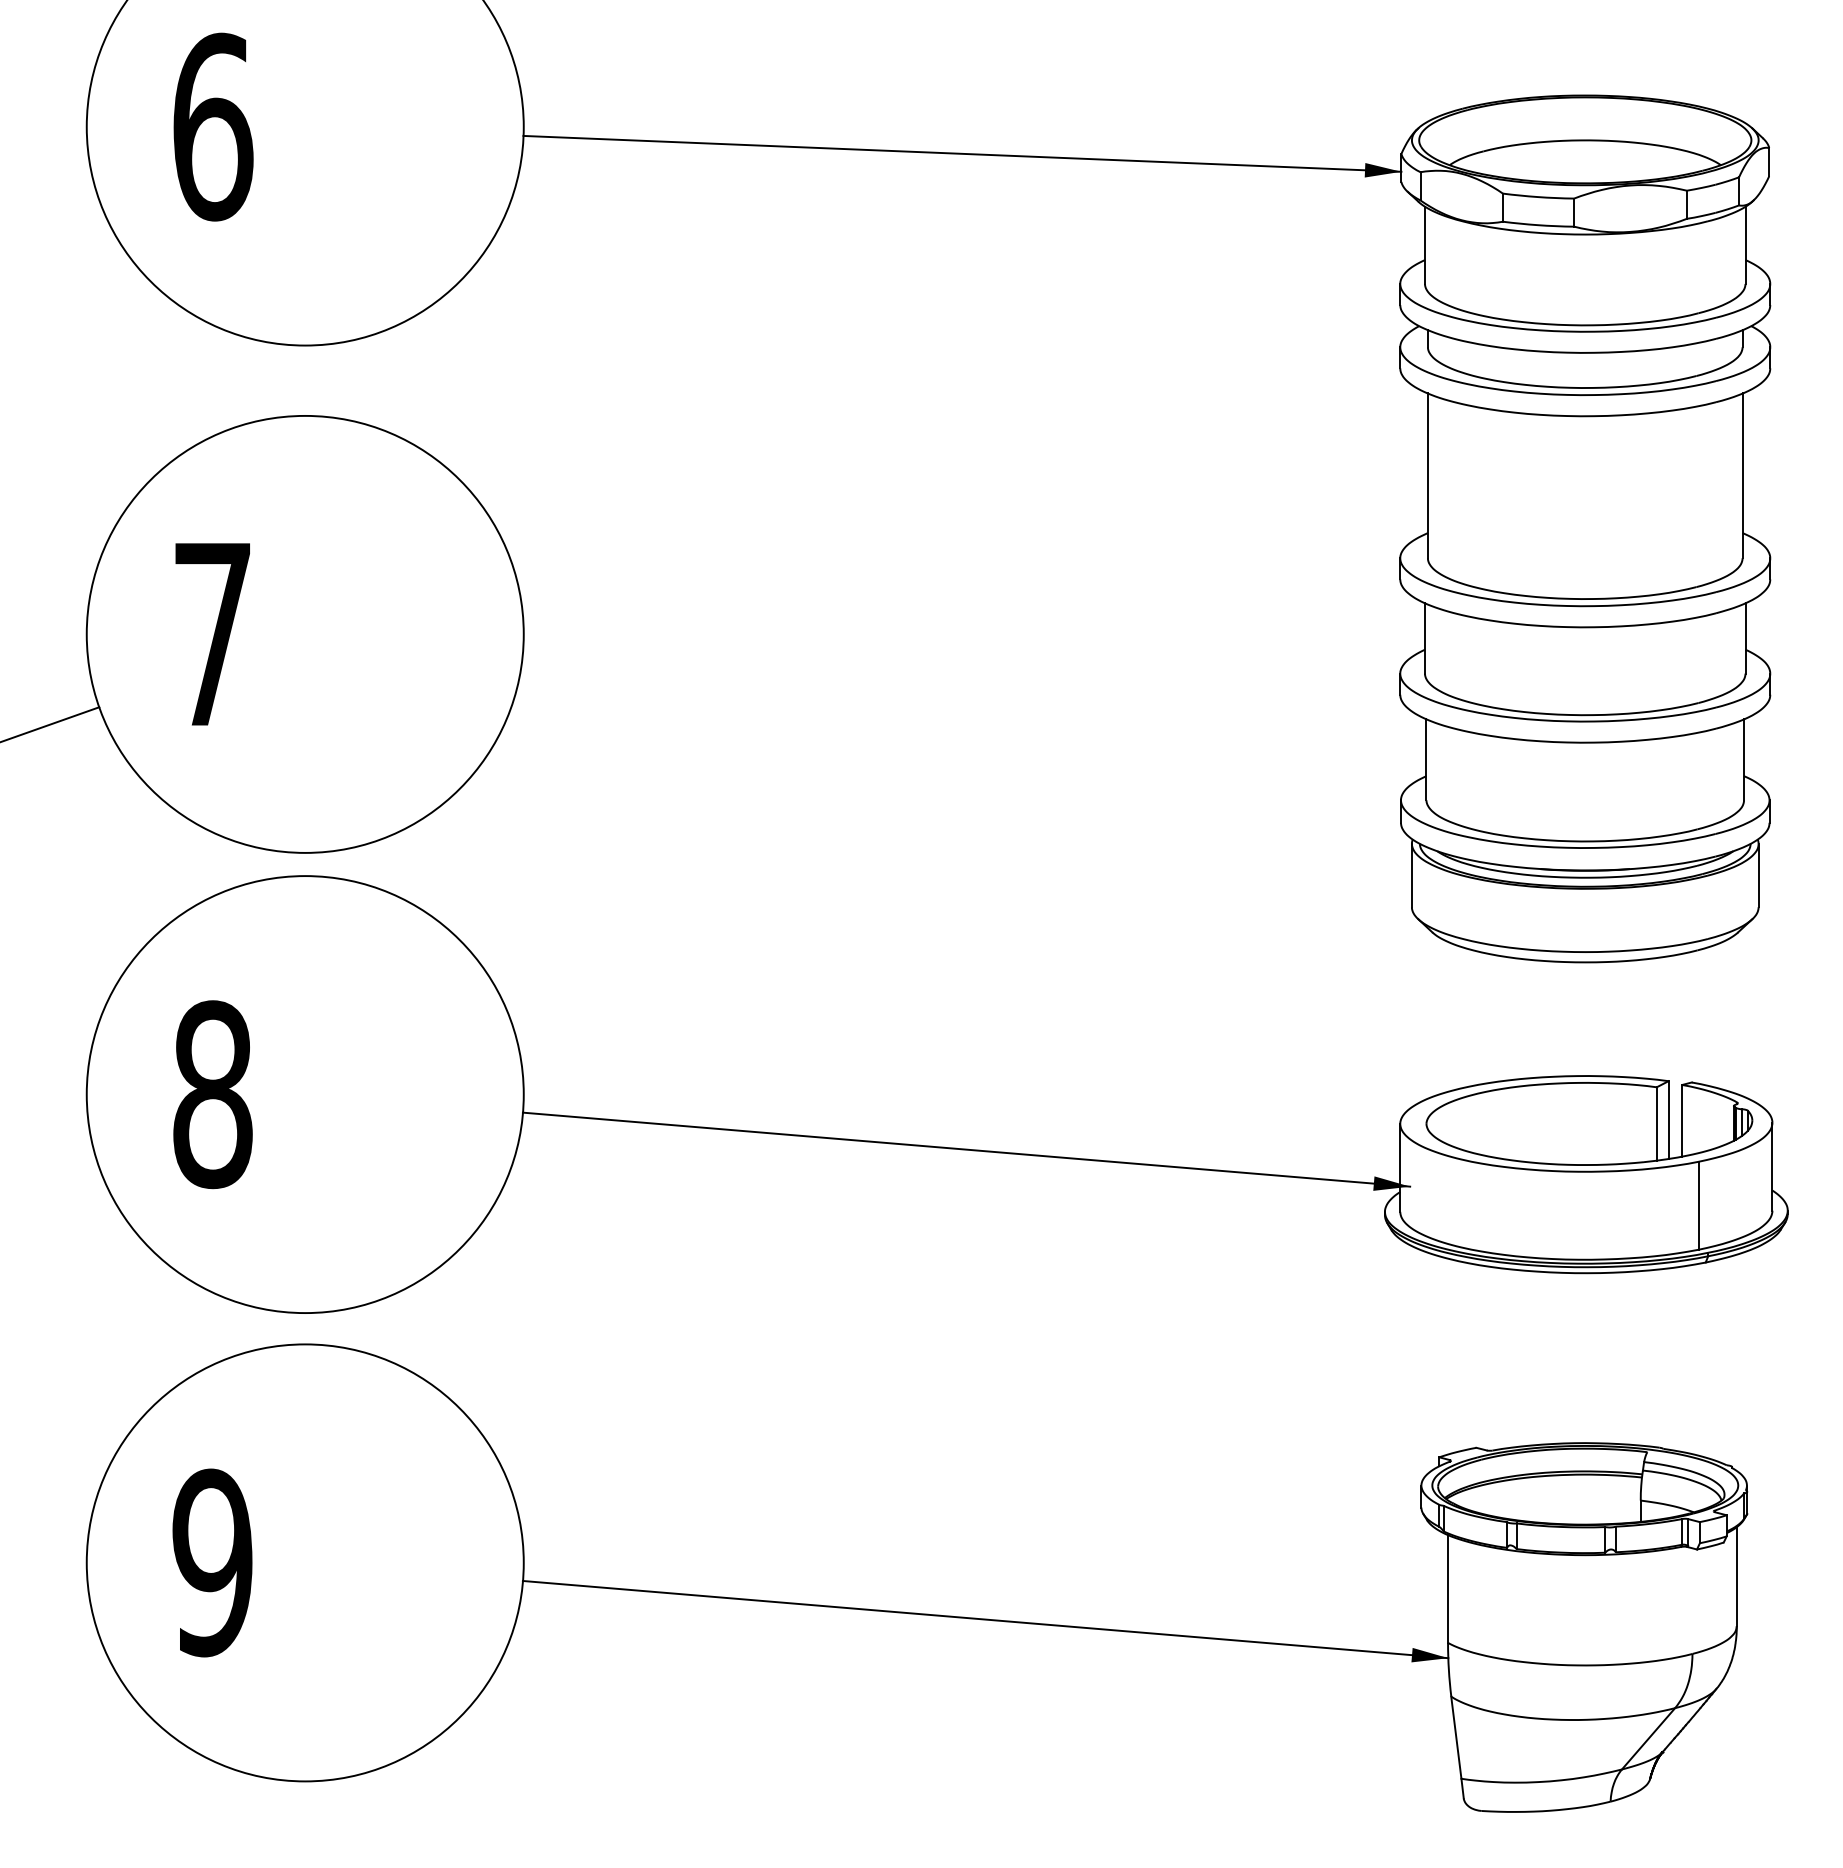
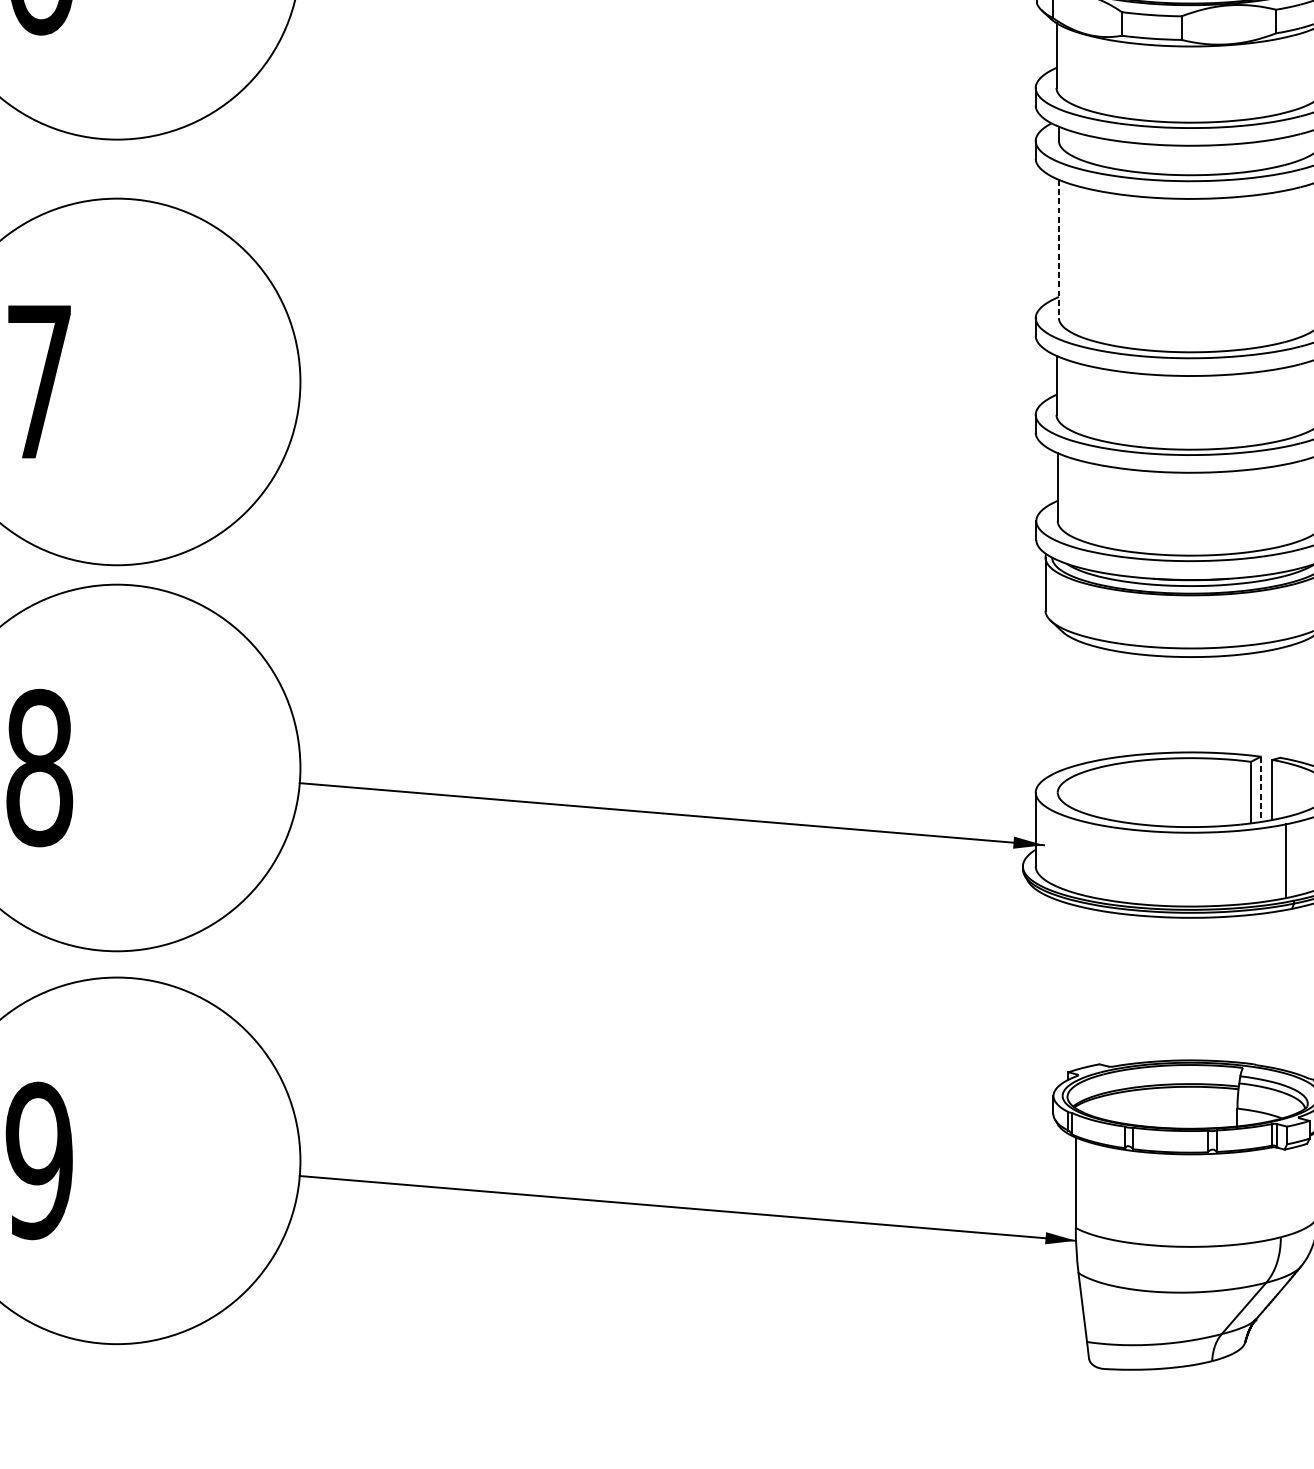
line: (1427, 476) -> (1058, 249), solid -> dashed
line: (1668, 1120) -> (1260, 789), solid -> dashed

